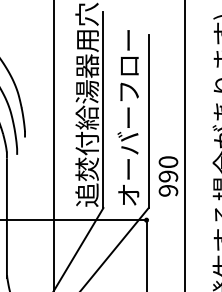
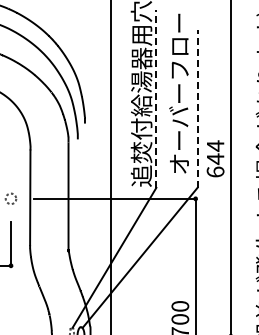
line: (103, 109) -> (156, 98), solid -> dashed
text: (127, 117) -> (178, 93), moved
line: (148, 120) -> (197, 108), solid -> dashed
text: (168, 175) -> (215, 158), 990 -> 644

